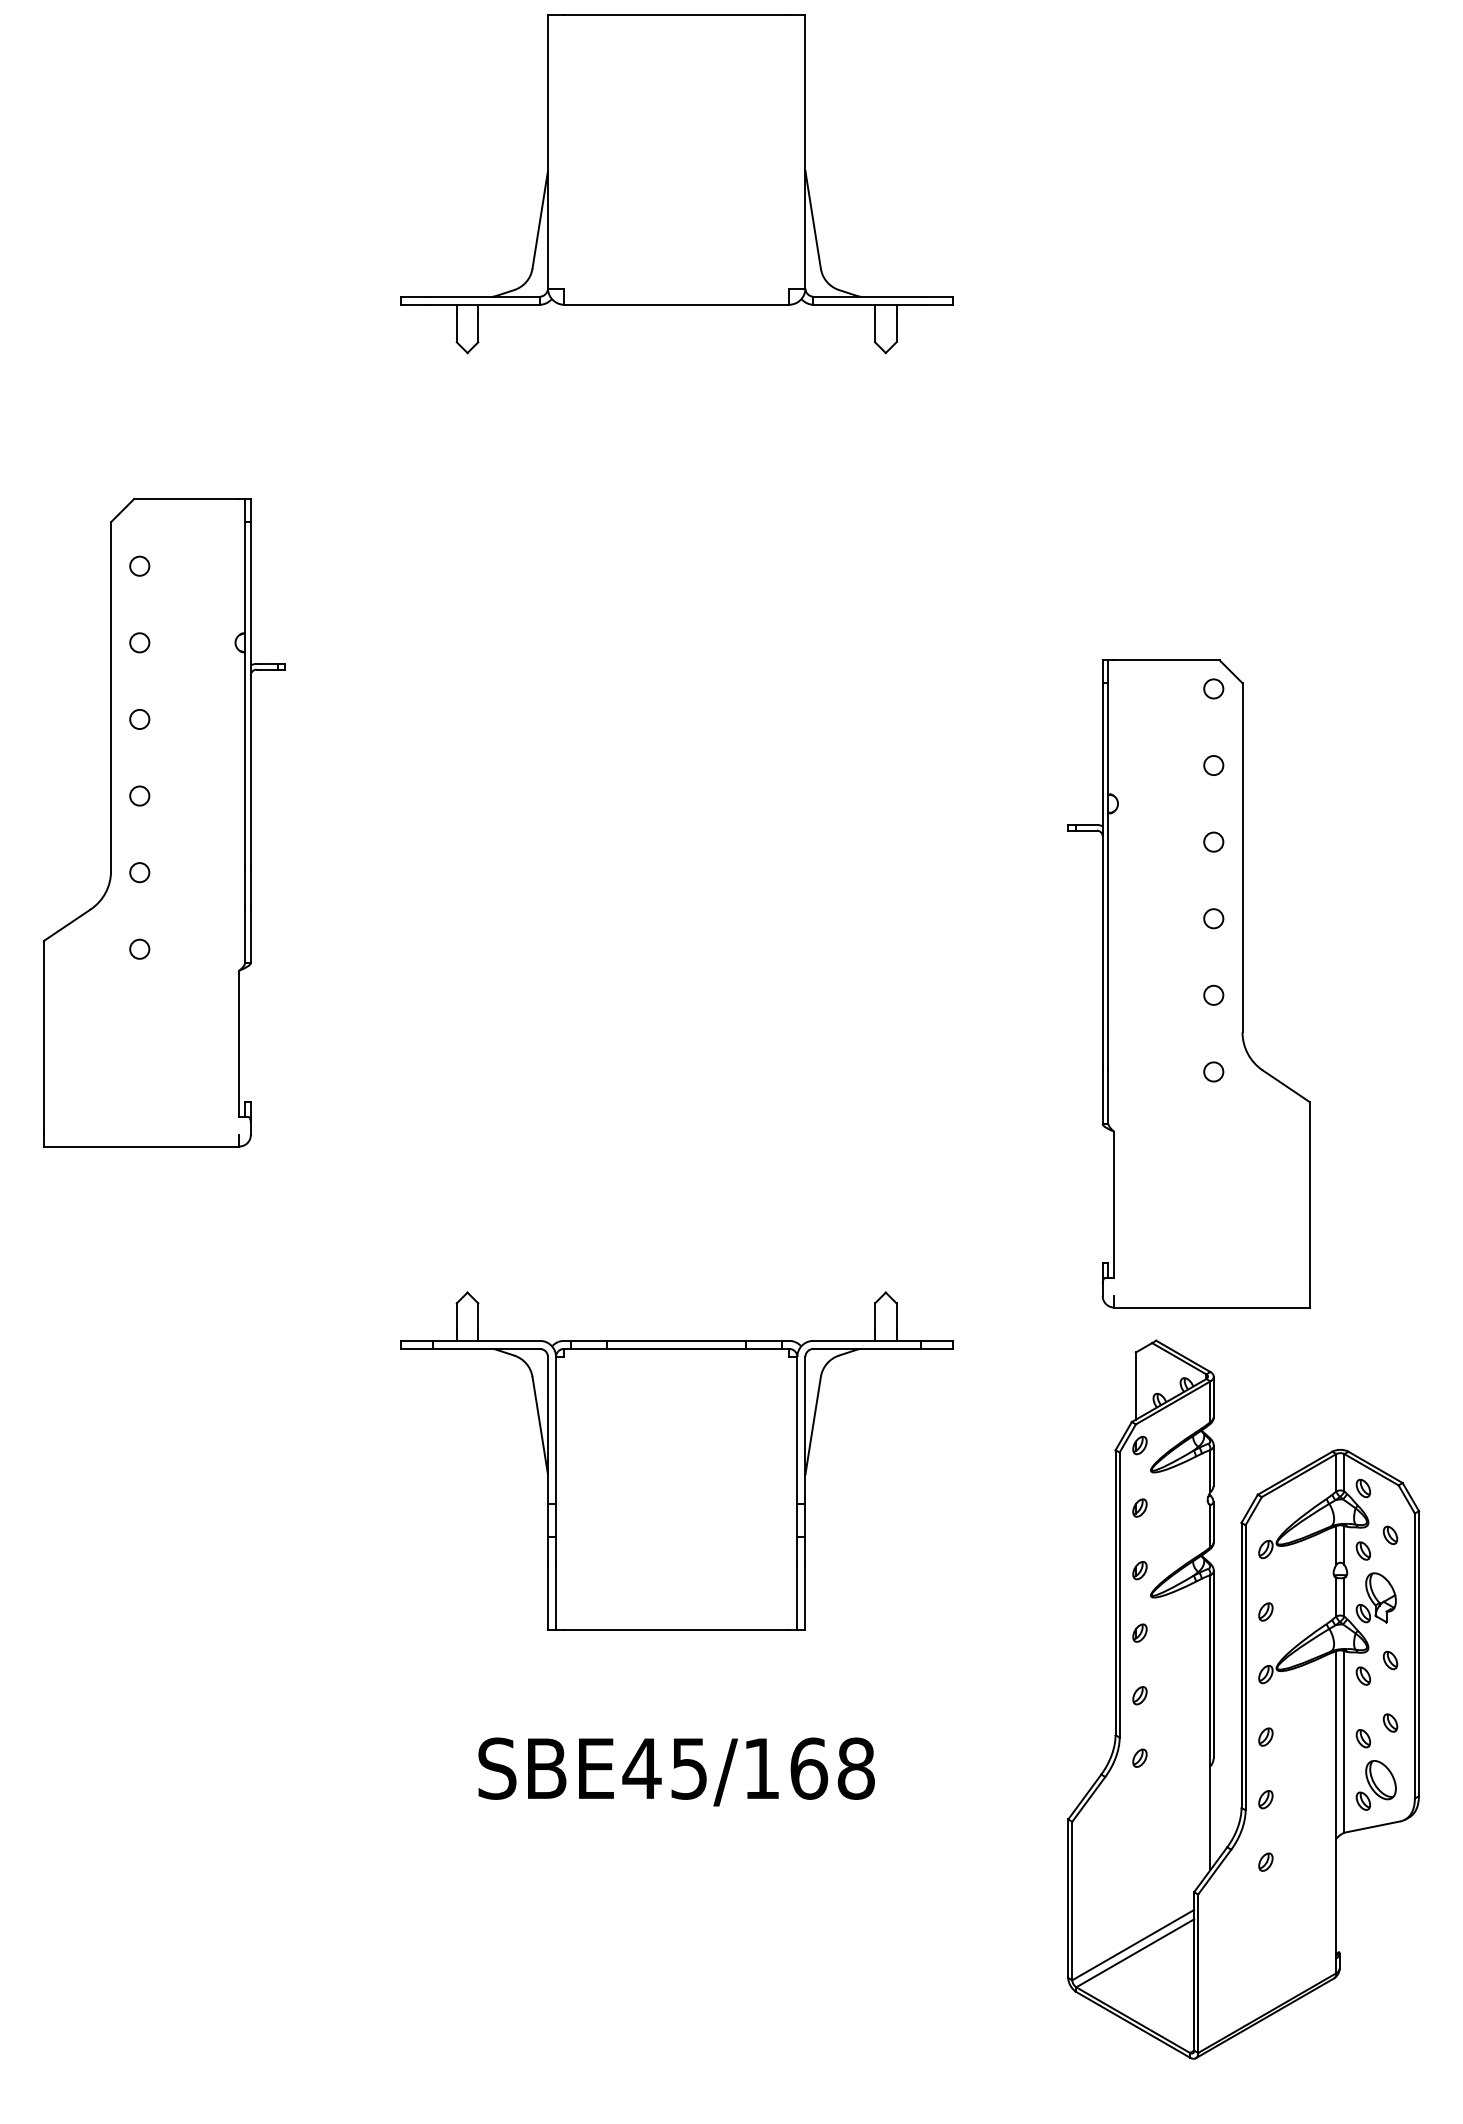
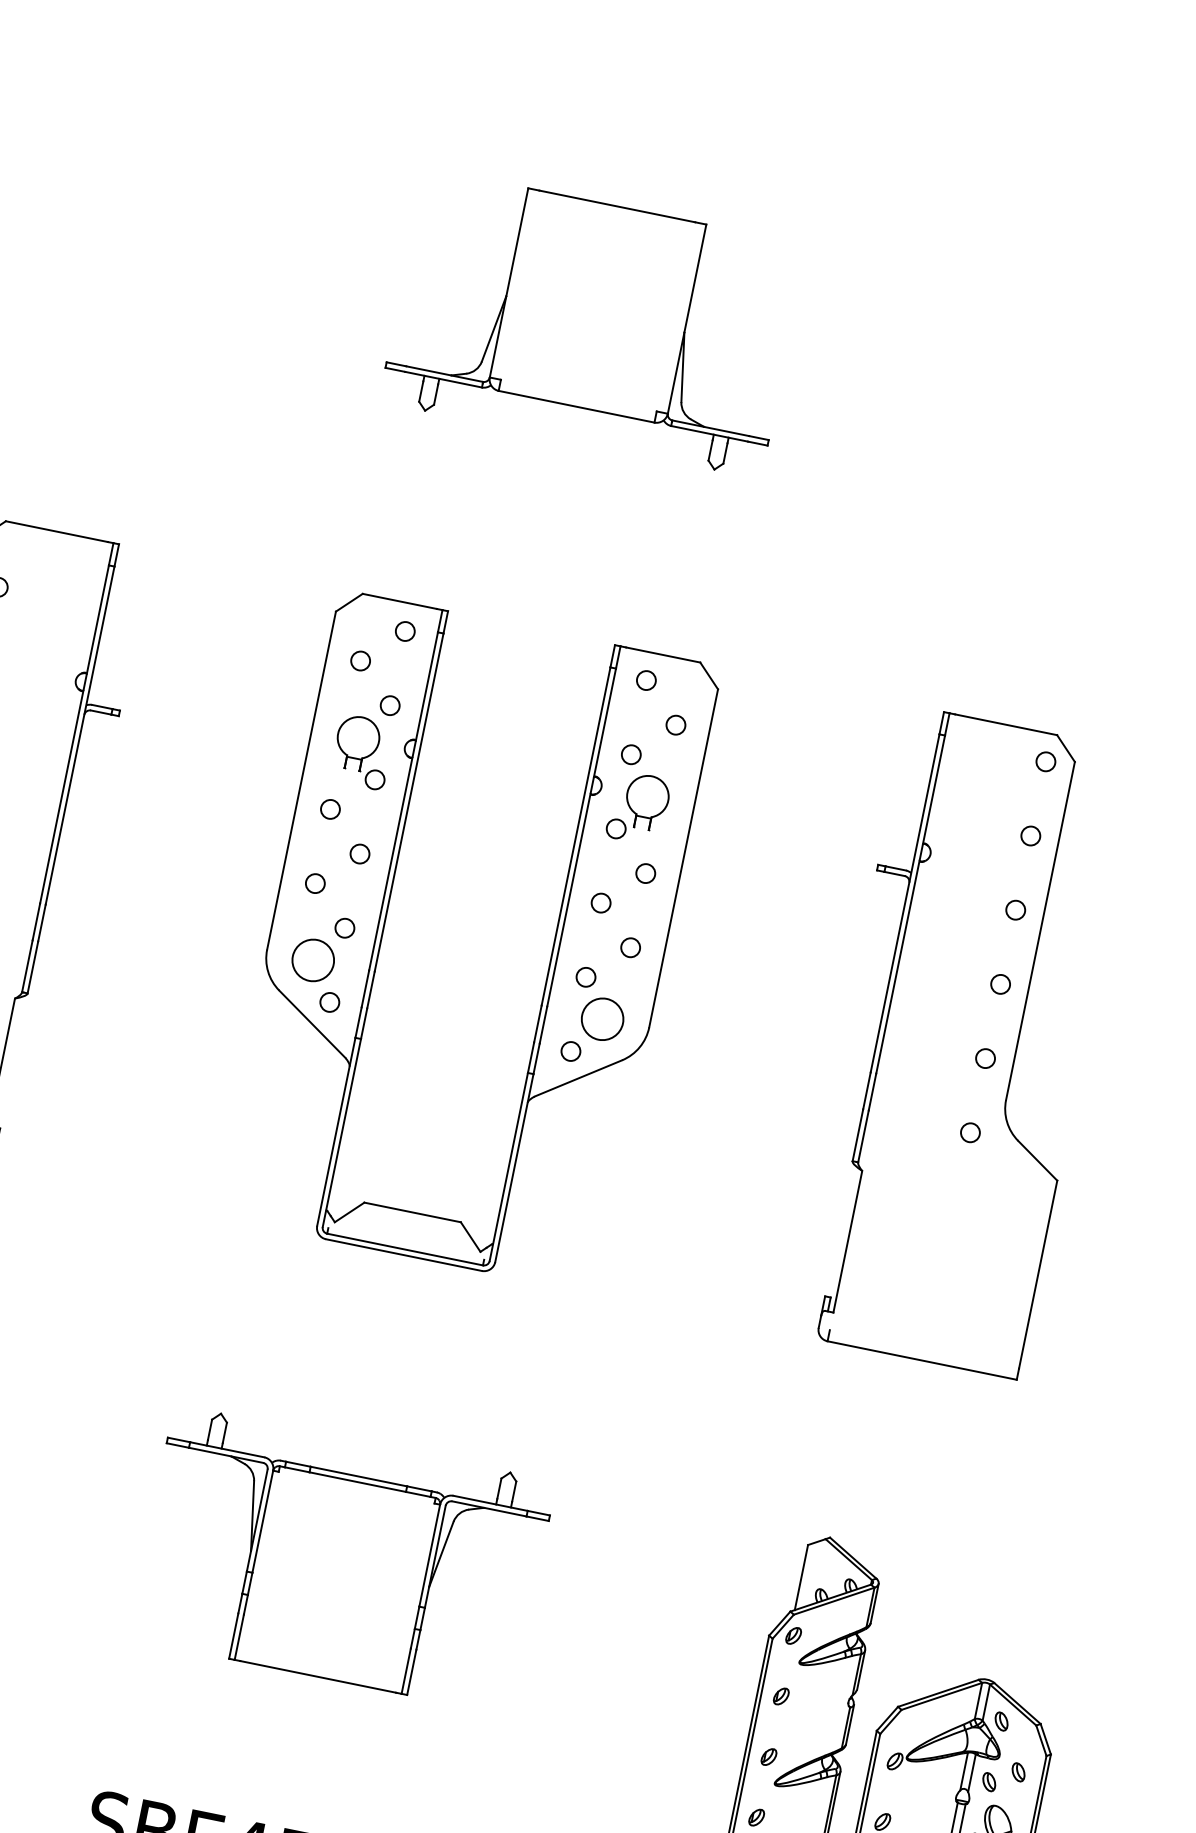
part: (676, 184) -> (593, 323), size x0.71
part: (591, 822) -> (385, 924), added
part: (1188, 983) -> (963, 1042), moved
part: (676, 1460) -> (341, 1559), size x0.71

